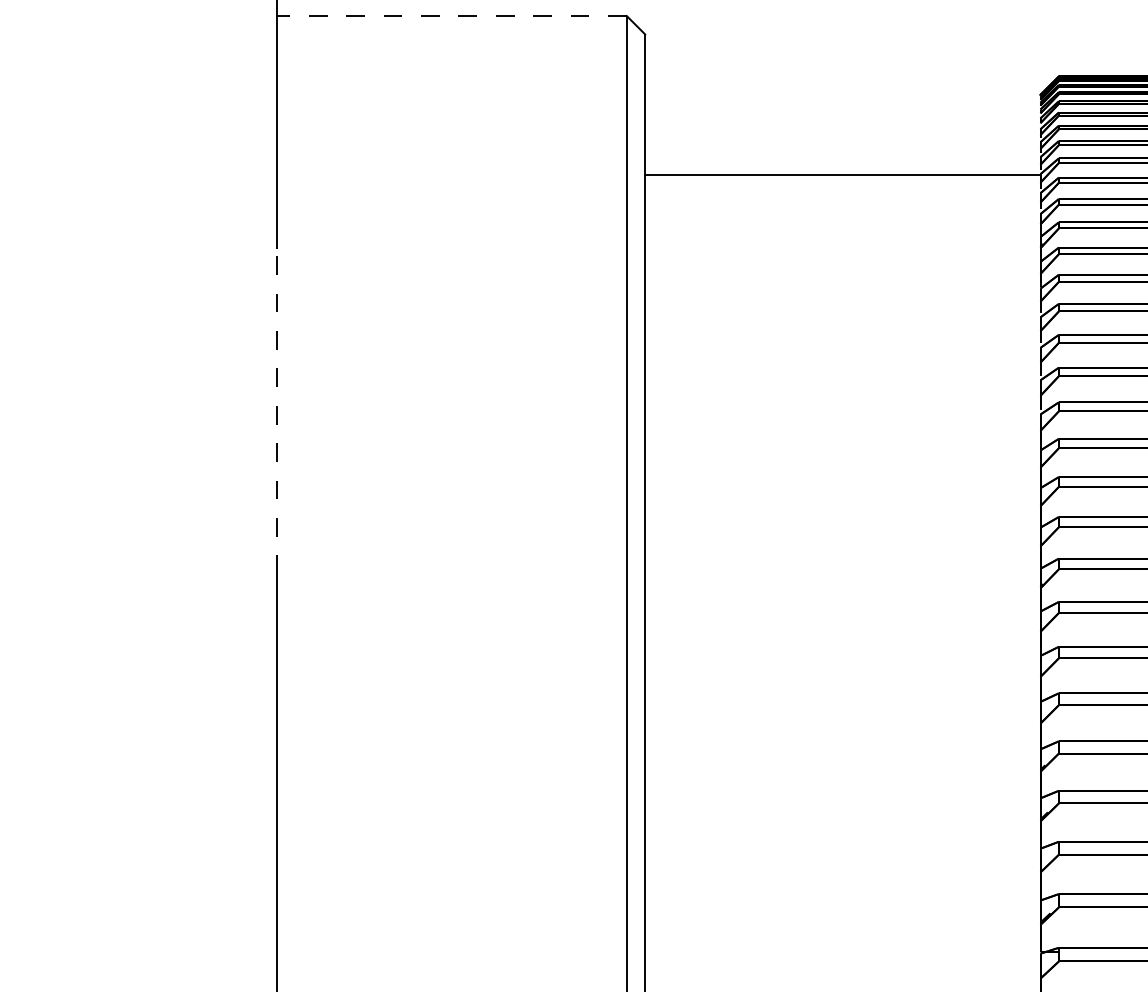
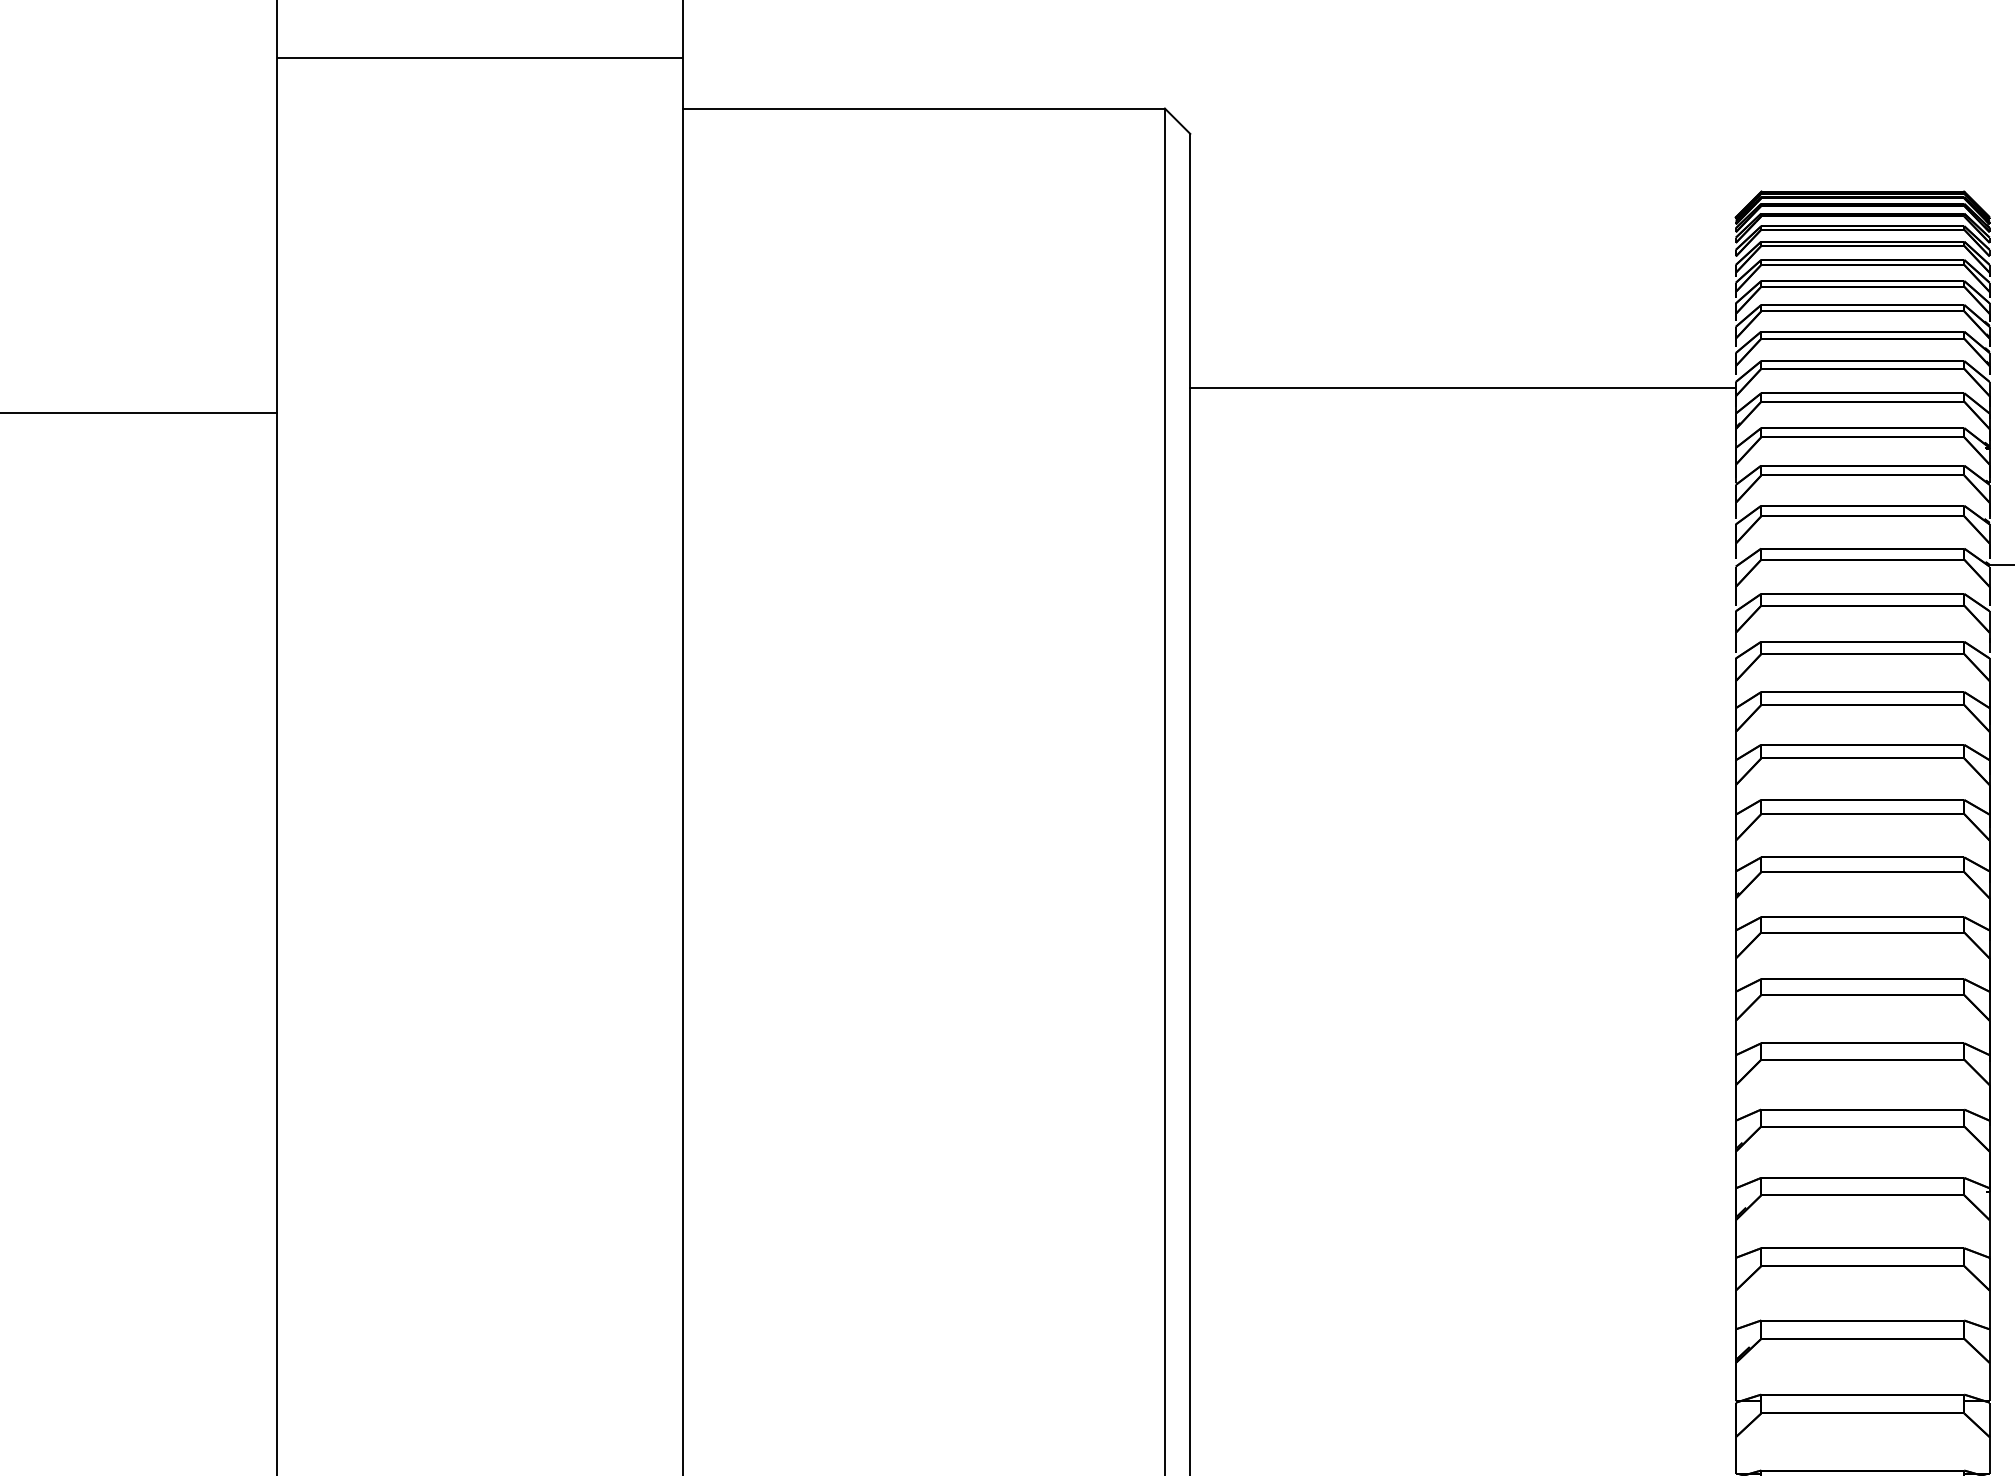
line: (451, 16) -> (923, 108), dashed -> solid
line: (842, 174) -> (1462, 387), moved
line: (277, 411) -> (682, 654), dashed -> solid

